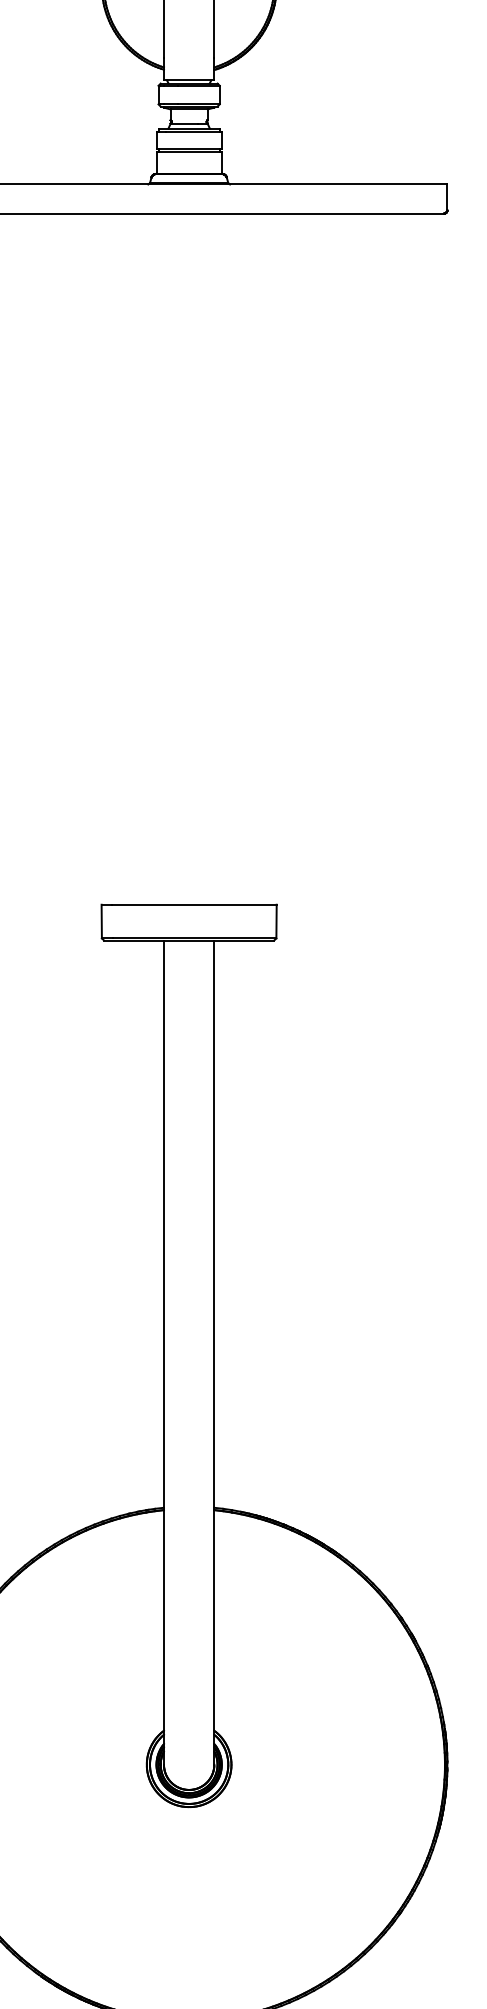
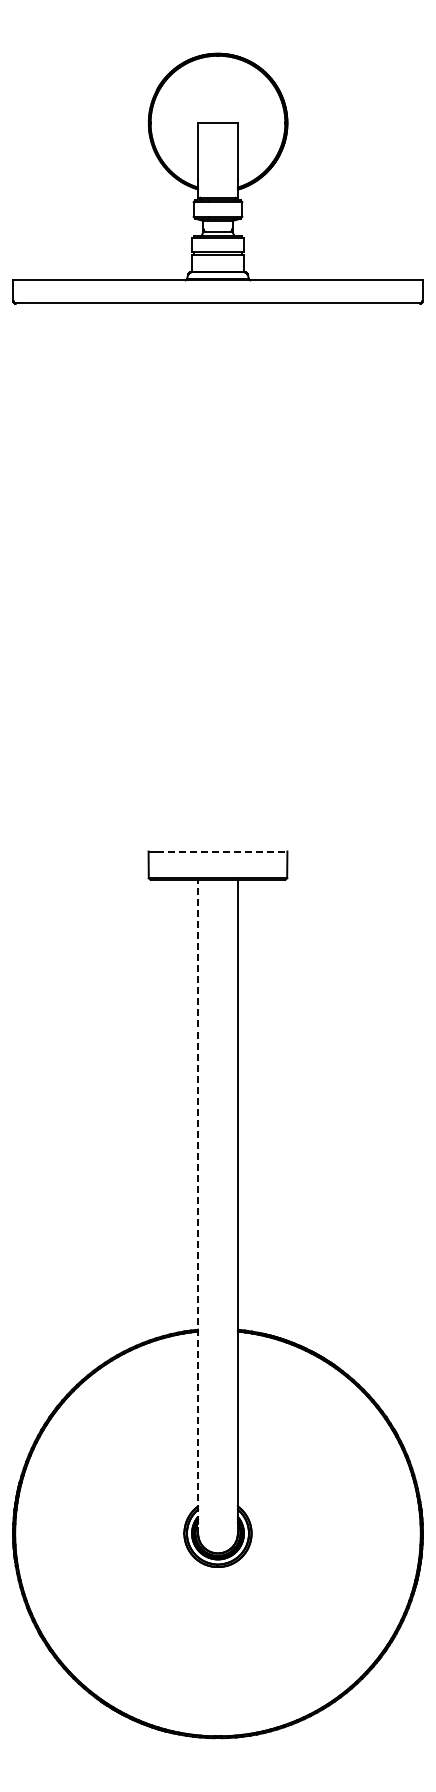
line: (194, 904) -> (222, 851), solid -> dashed
line: (164, 1352) -> (198, 1206), solid -> dashed

